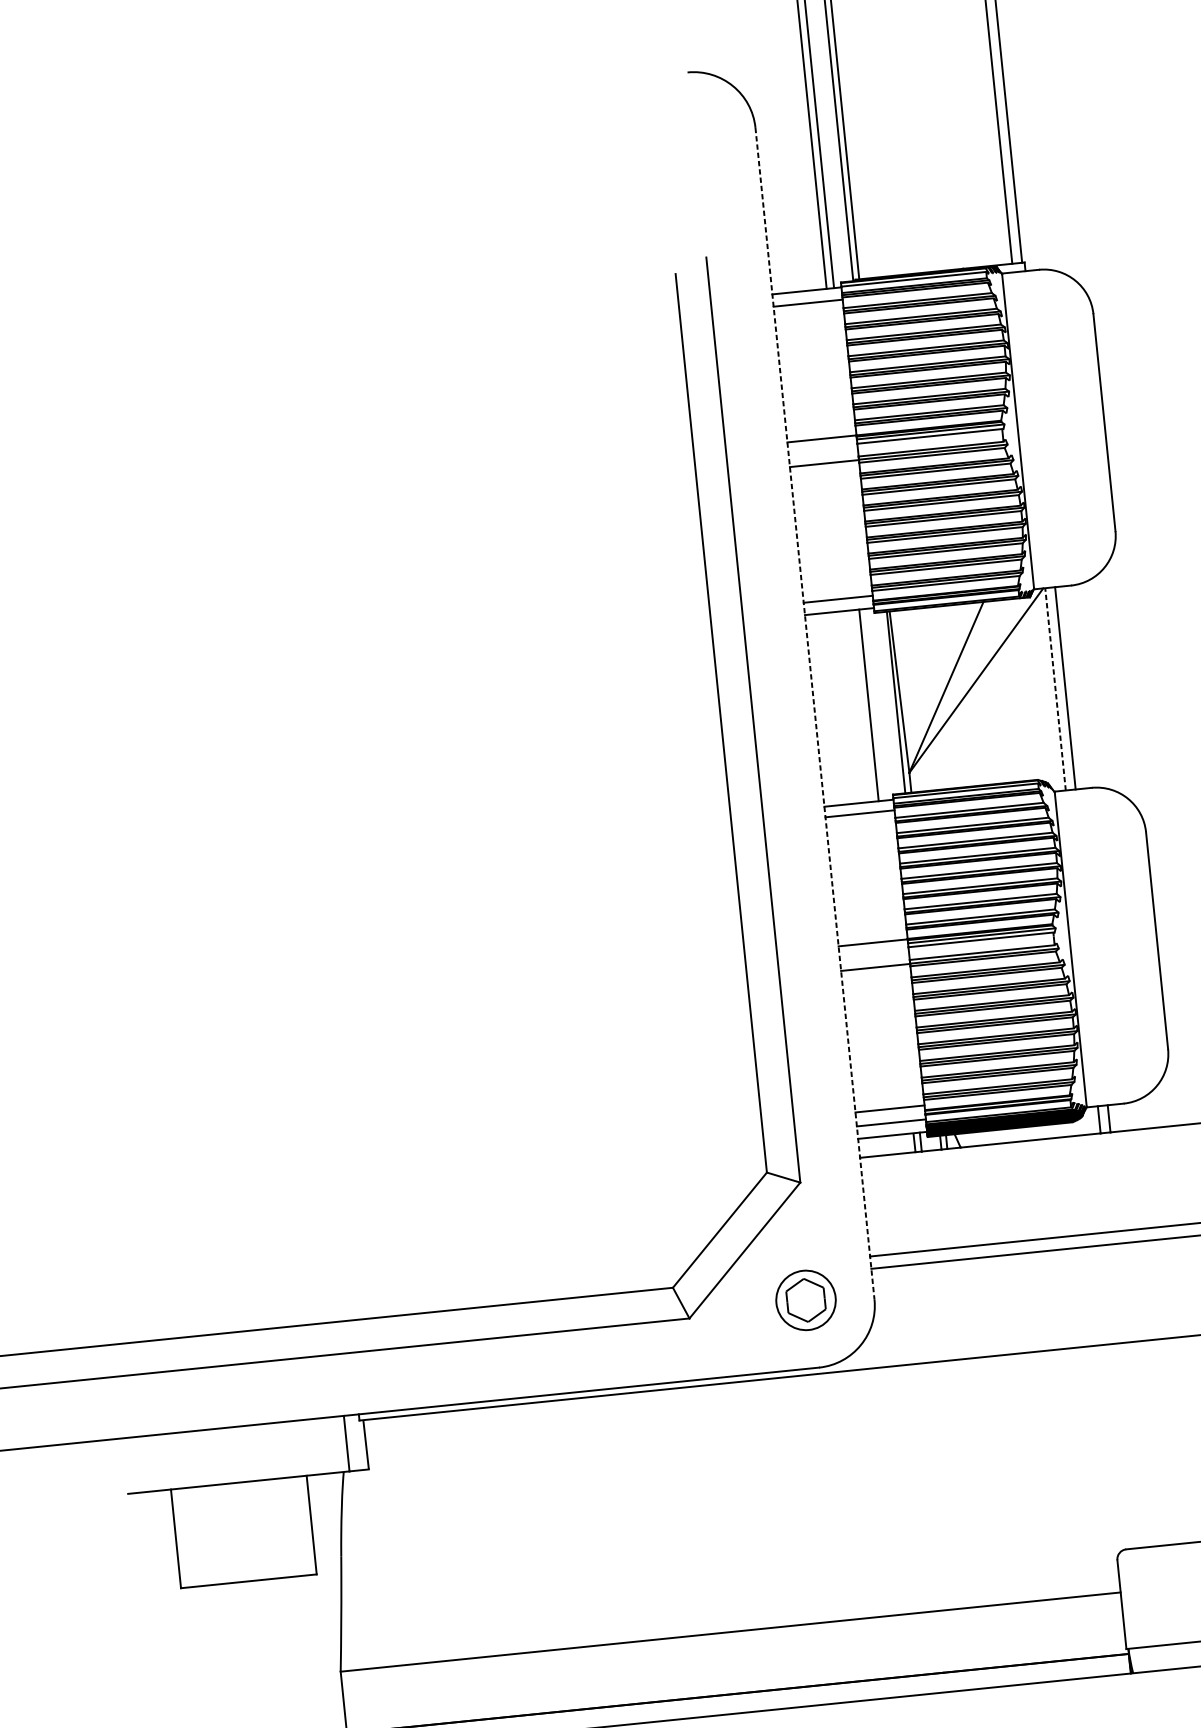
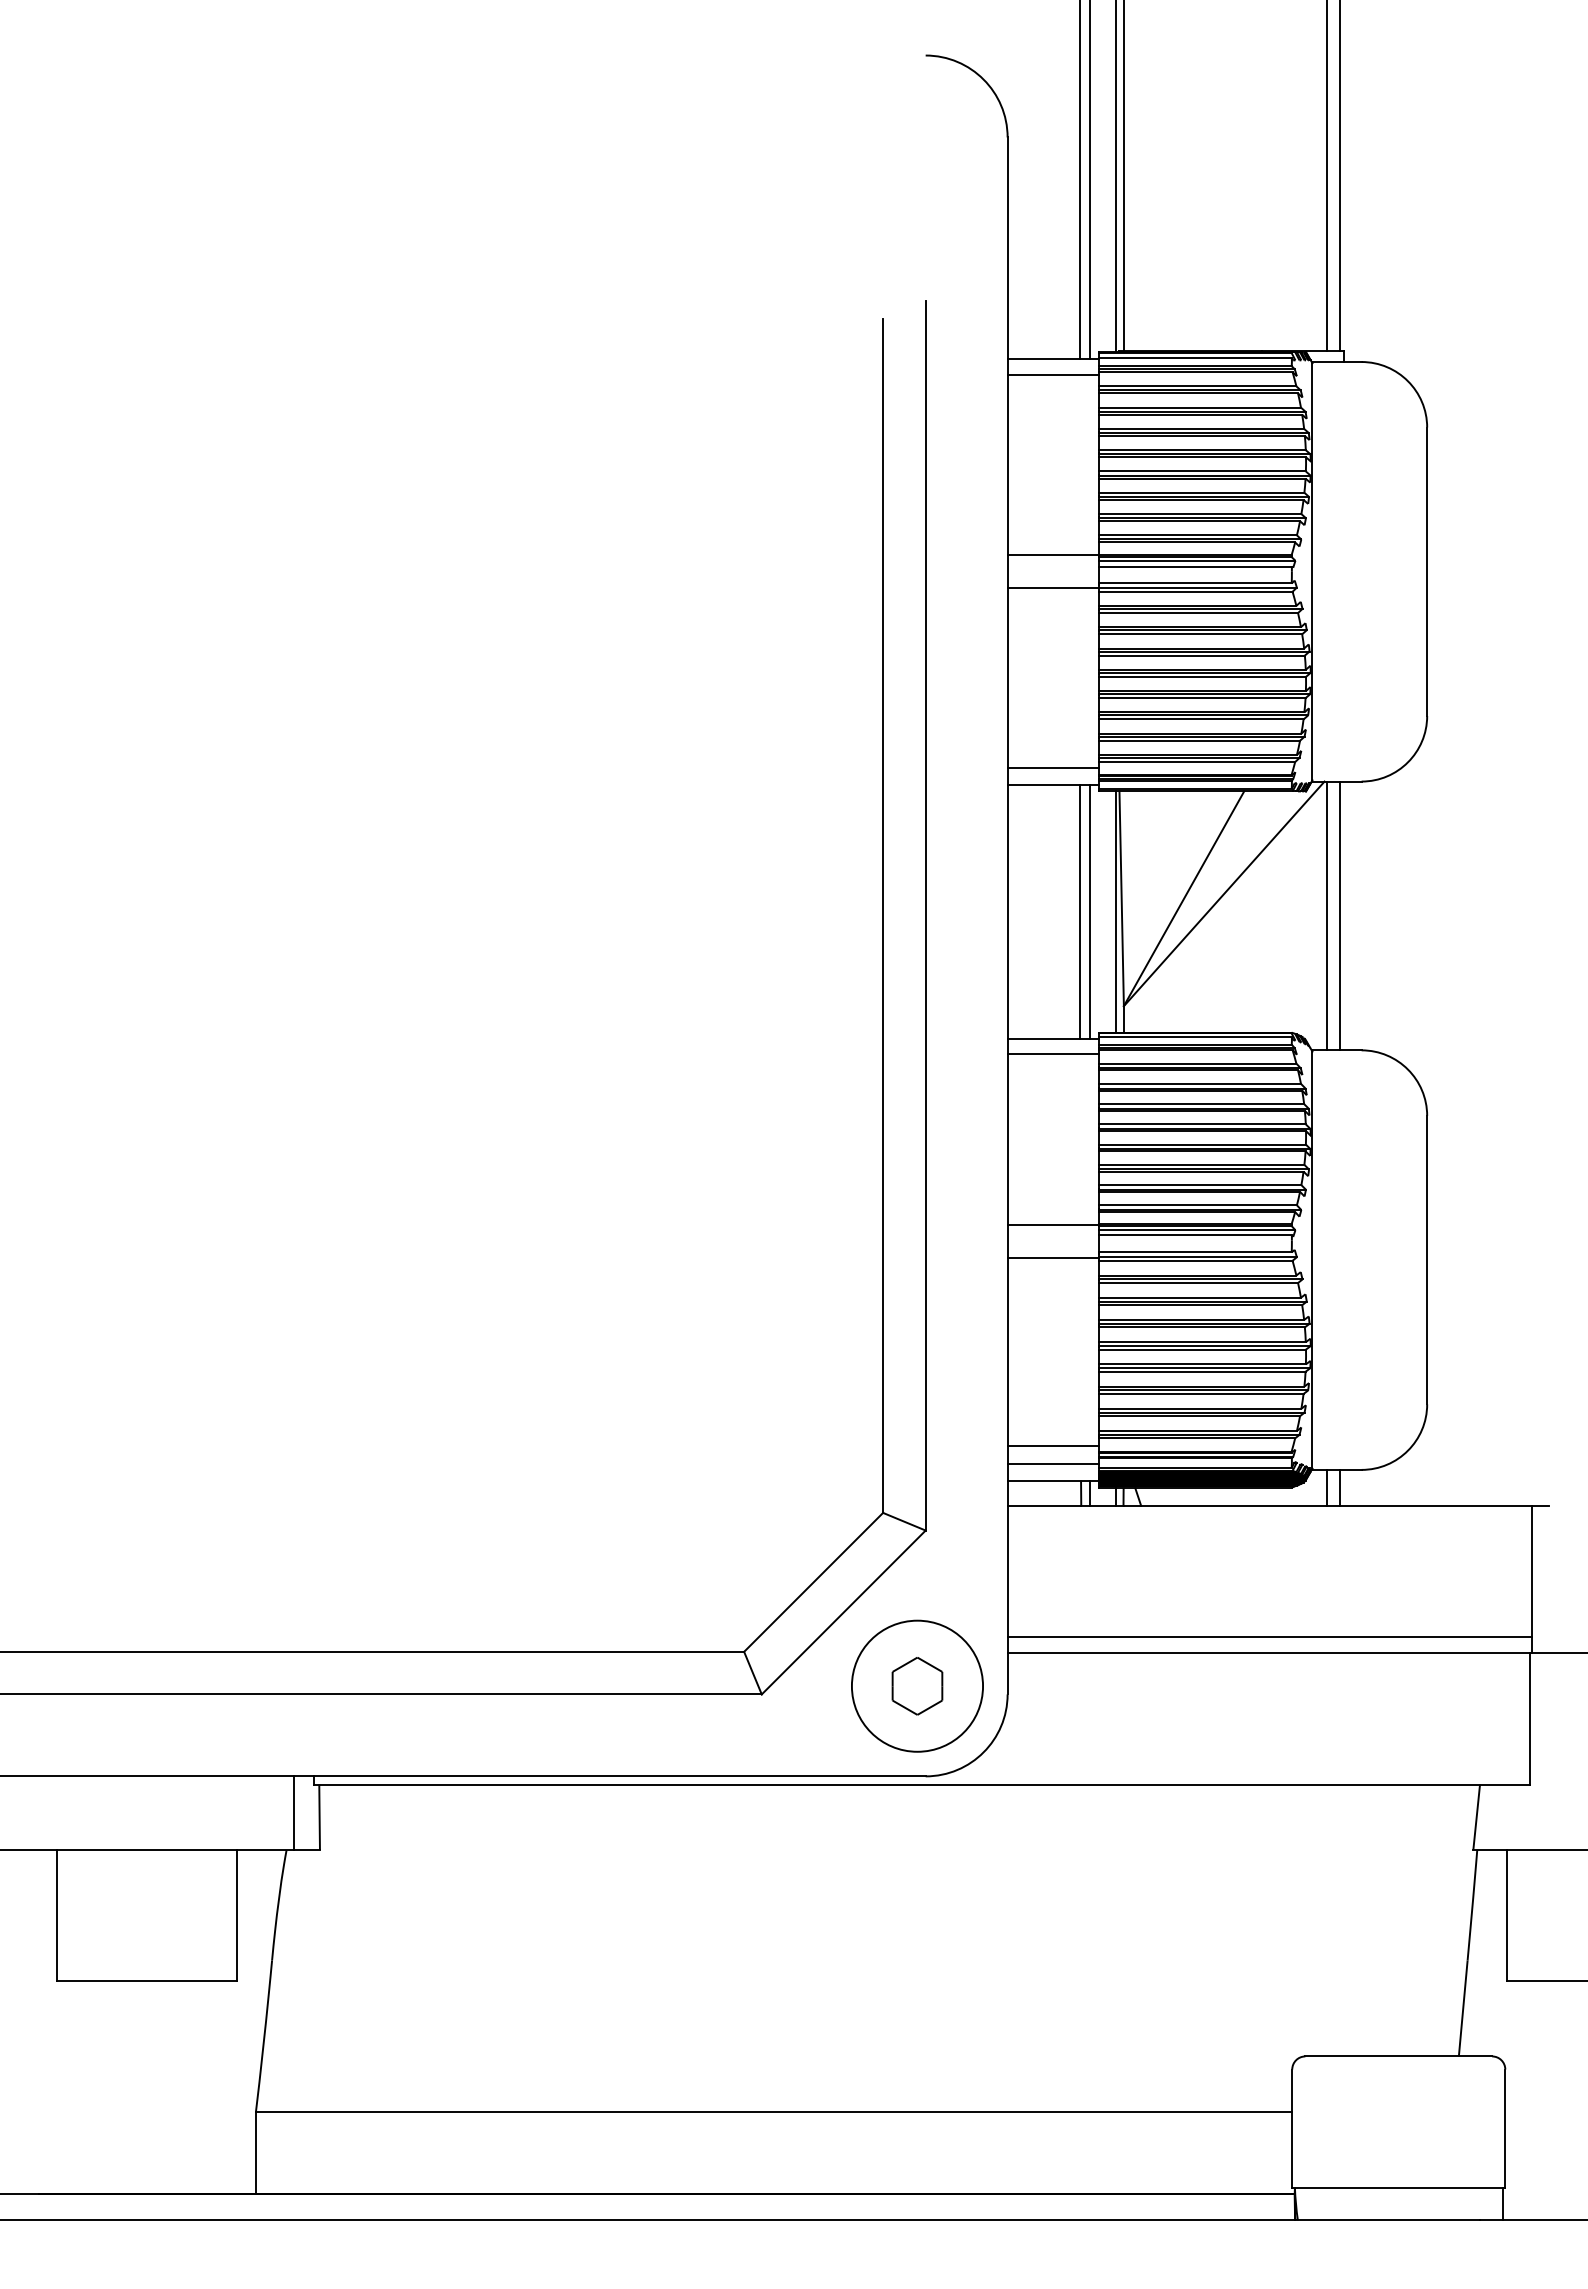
line: (1055, 688) -> (1327, 915), dashed -> solid
line: (876, 704) -> (1089, 911), added
line: (814, 714) -> (1007, 916), dashed -> solid
circle: (806, 1299) -> (917, 1685), size x1.67

